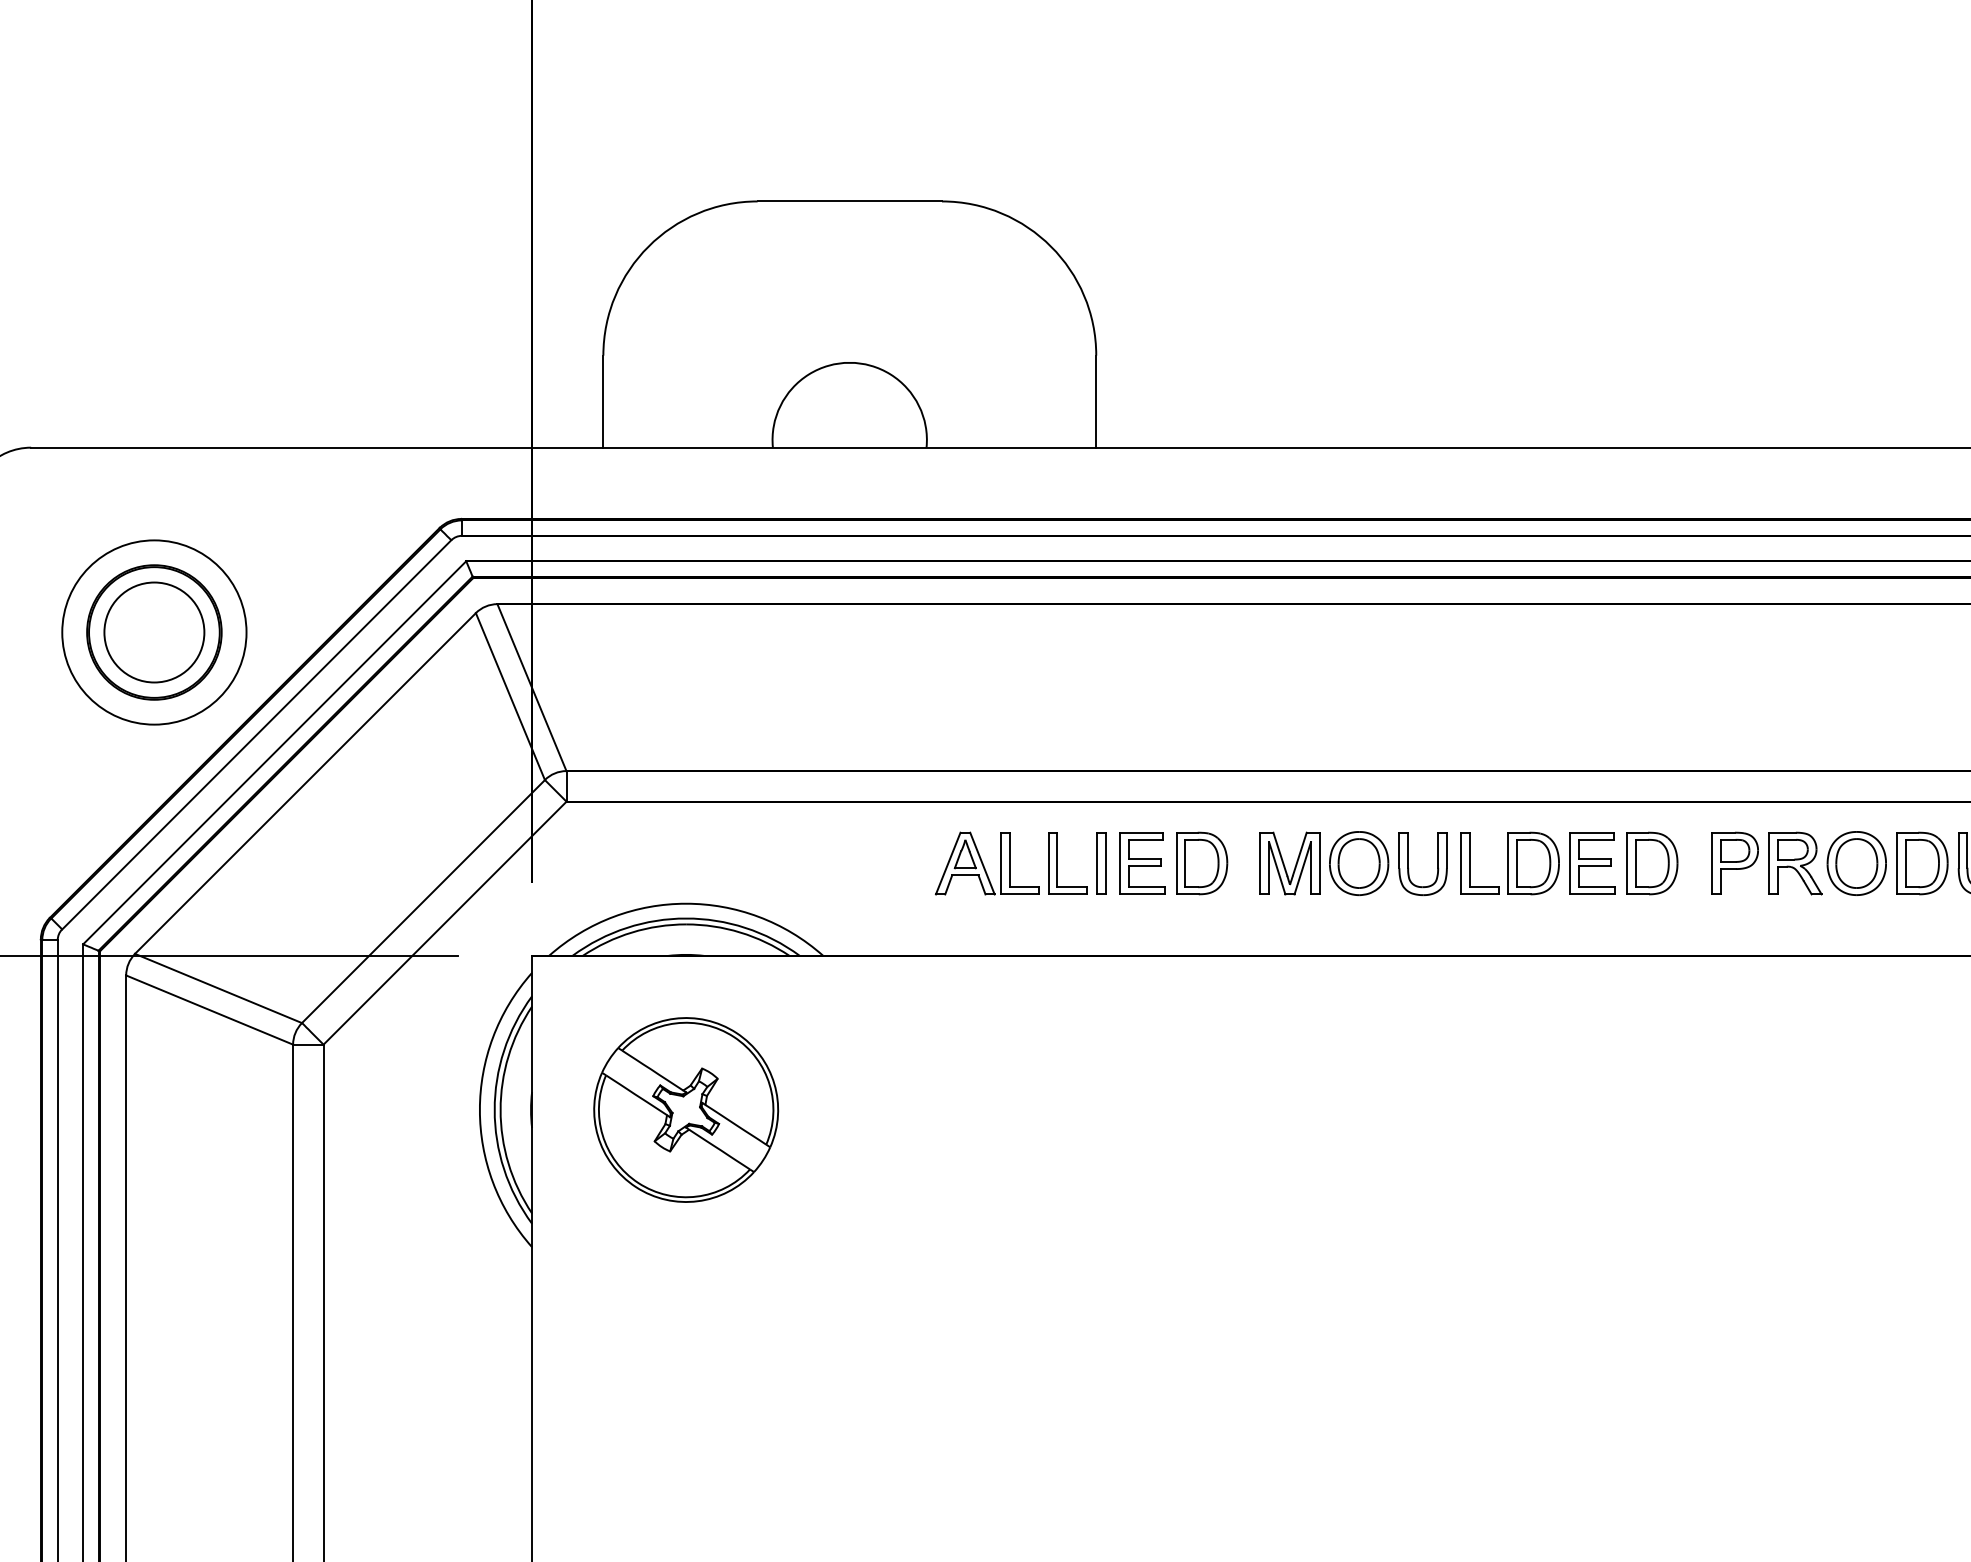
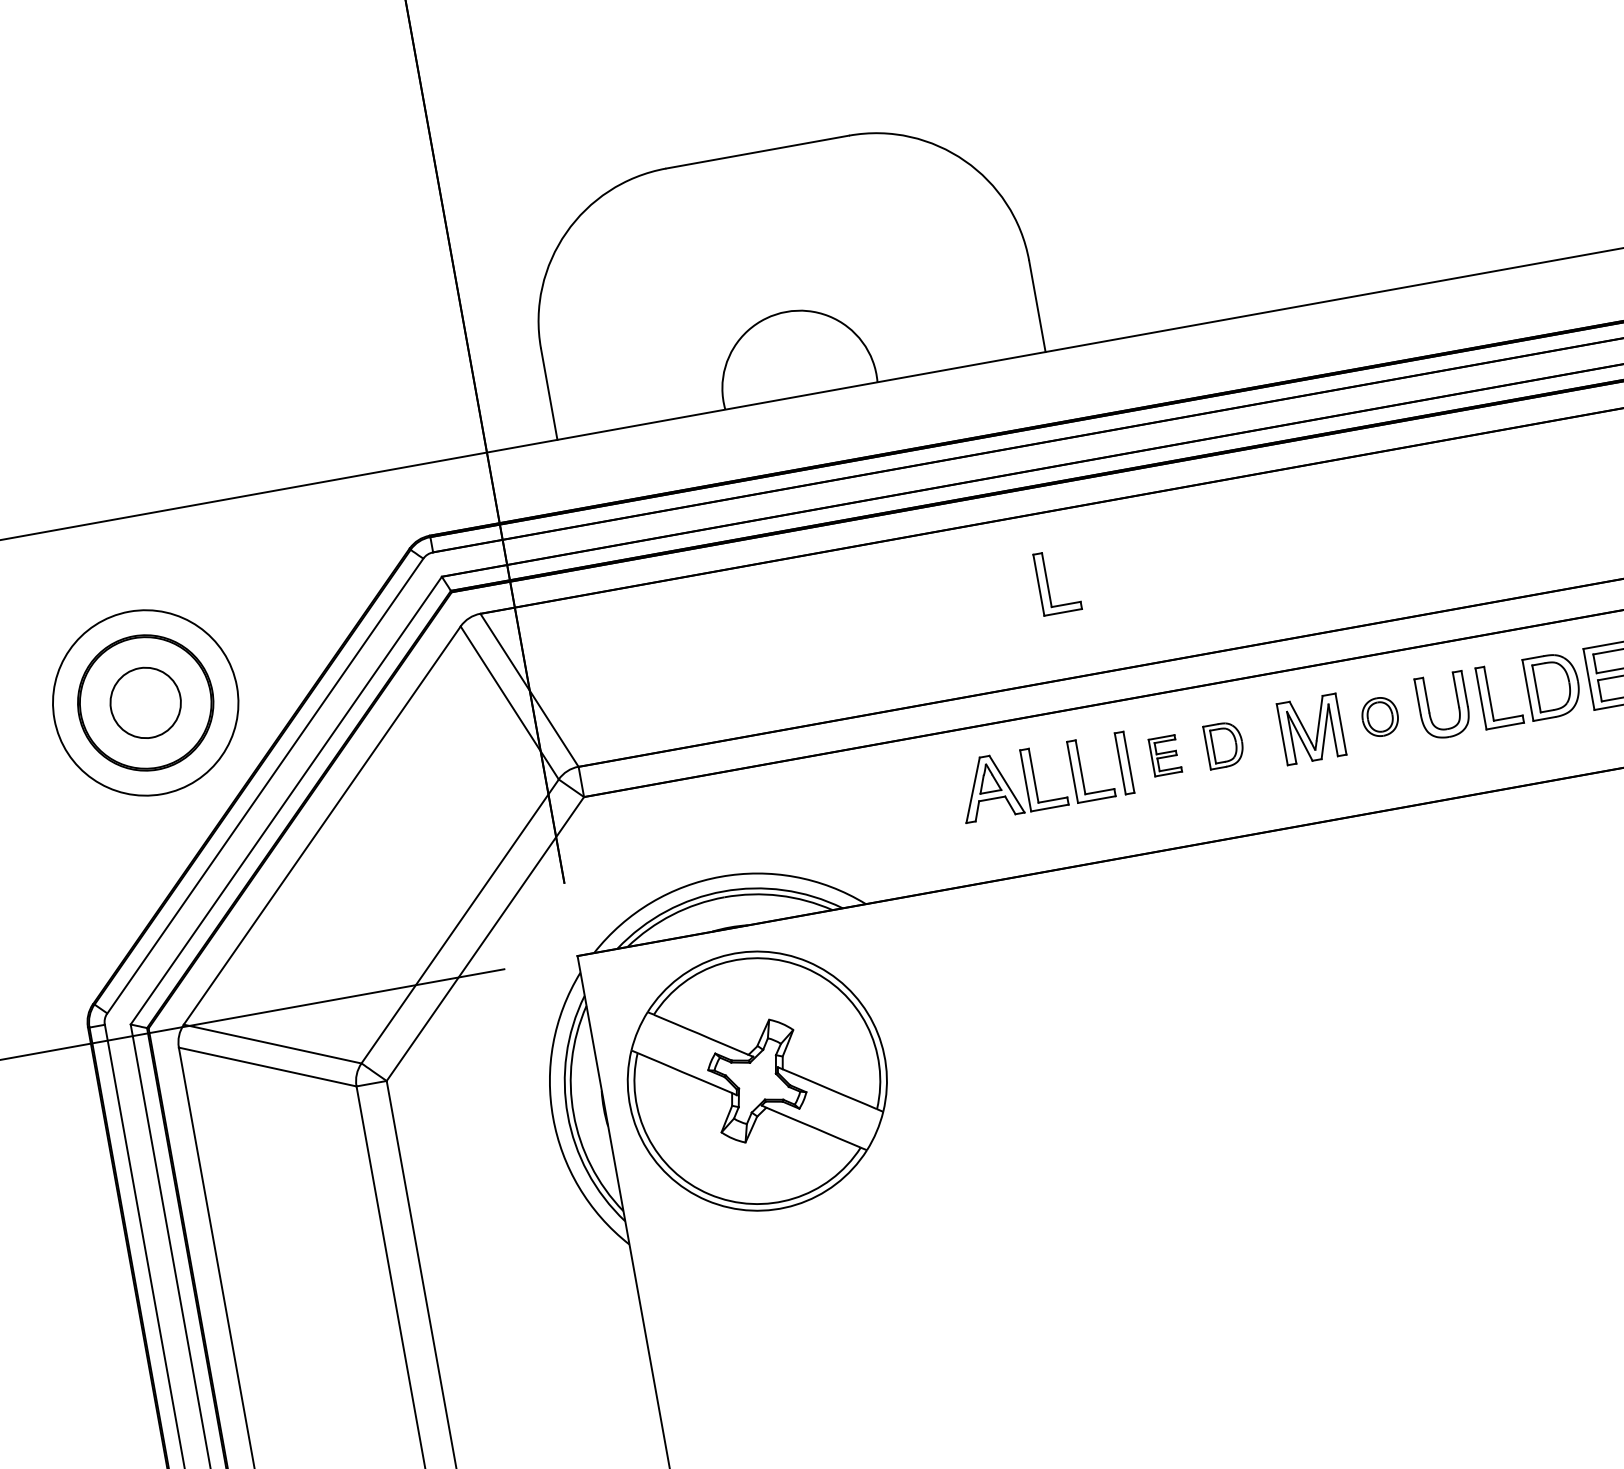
circle: (154, 632) -> (145, 702), size x0.7
part: (1057, 674) -> (1047, 583), added
part: (1142, 863) -> (1165, 755), size x0.6
part: (1202, 863) -> (1224, 744), size x0.7
part: (1359, 863) -> (1380, 716), size x0.6
part: (686, 1109) -> (757, 1080), size x1.4

